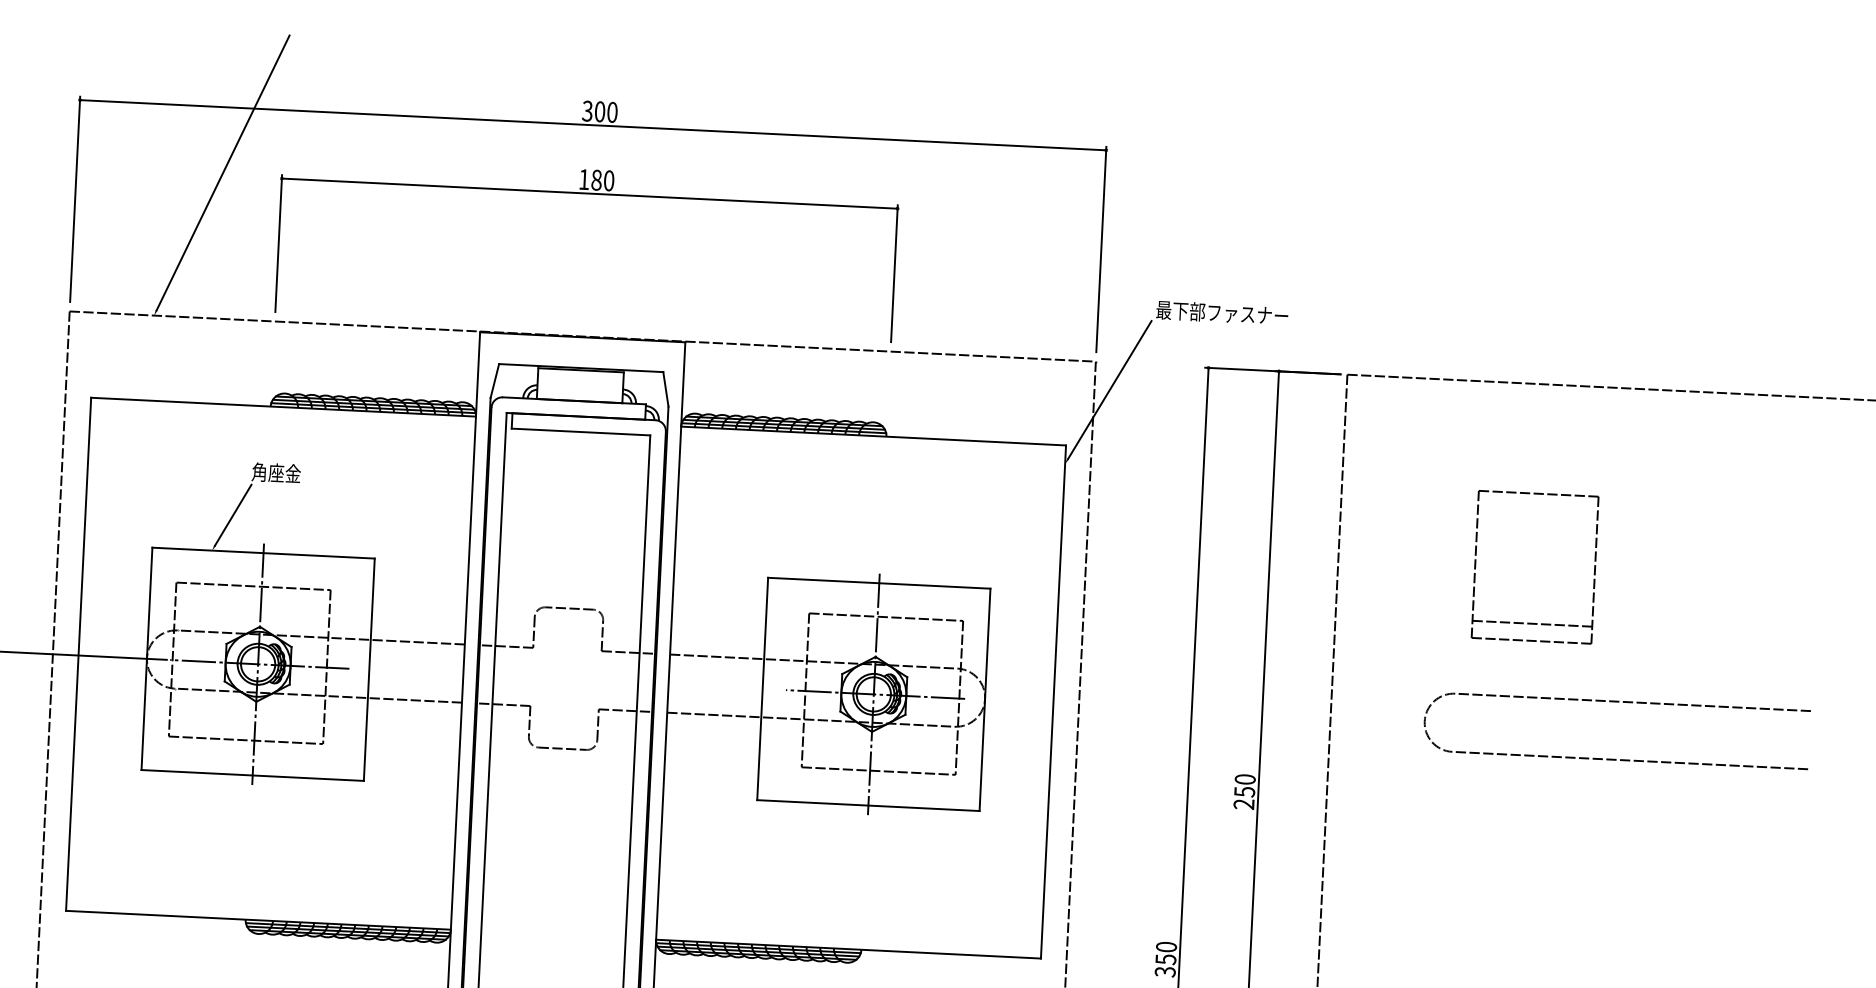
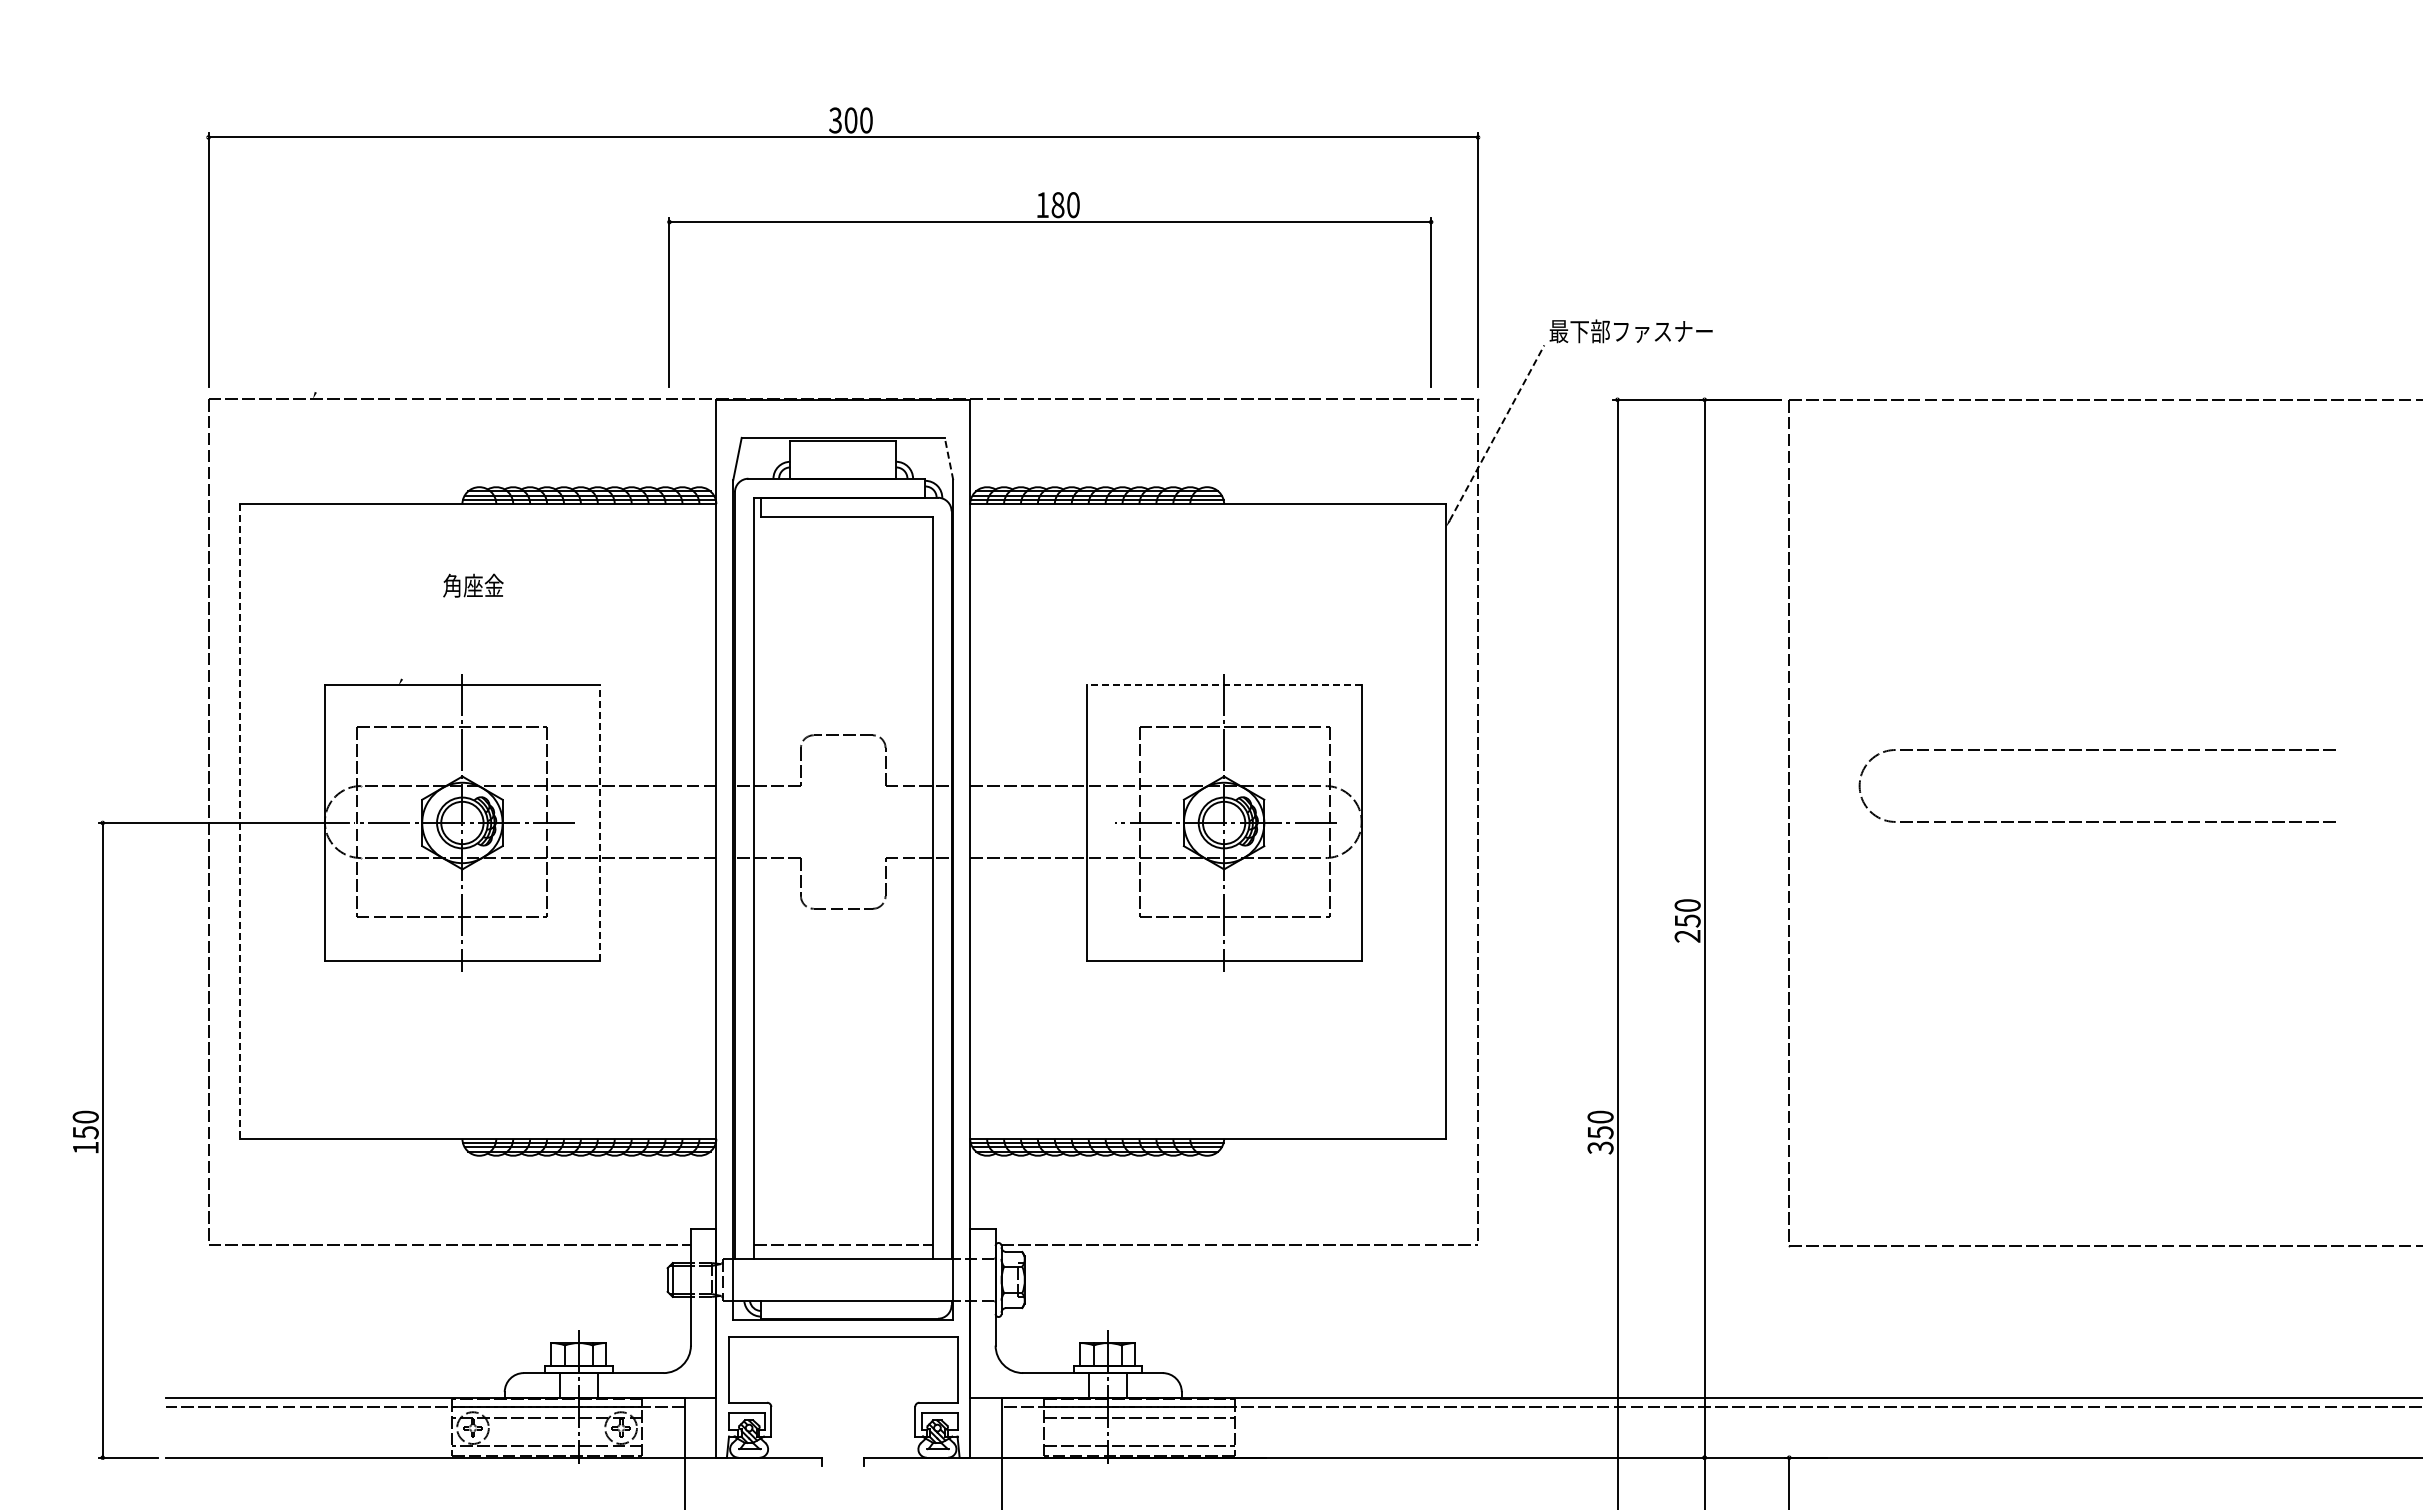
line: (223, 172) -> (389, 218), removed
part: (589, 193) -> (1050, 222), moved
line: (666, 389) -> (949, 459), solid -> dashed
line: (1110, 389) -> (1497, 432), solid -> dashed
line: (233, 515) -> (422, 640), removed
line: (879, 583) -> (1224, 685), solid -> dashed
part: (1532, 623) -> (2032, 695), removed
line: (78, 654) -> (240, 821), solid -> dashed
line: (368, 669) -> (599, 822), solid -> dashed
part: (1617, 702) -> (2096, 750), moved

